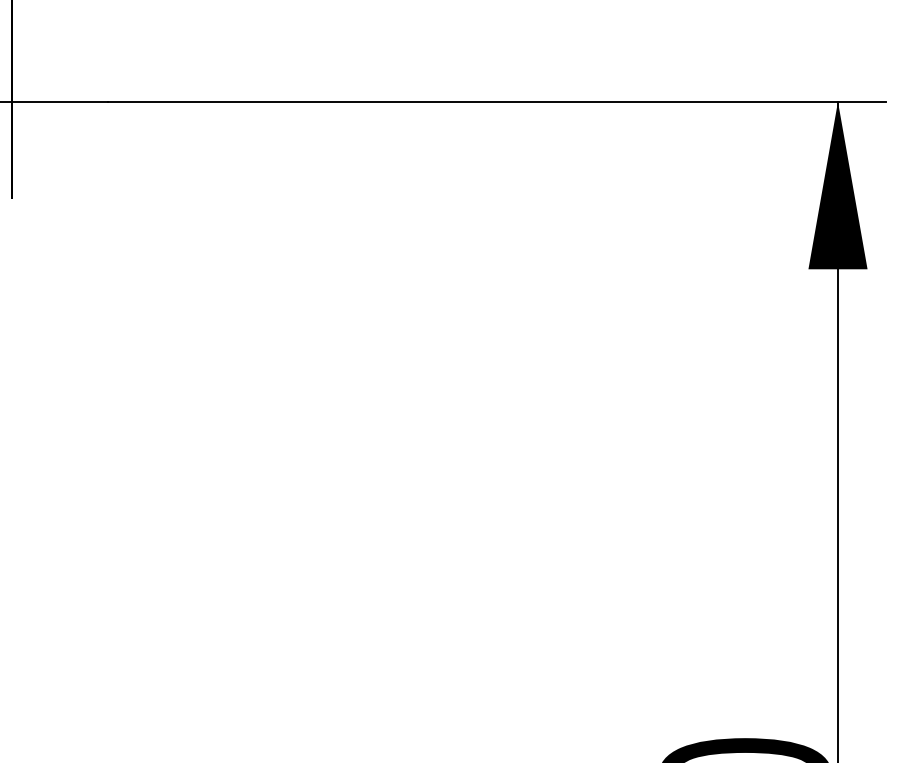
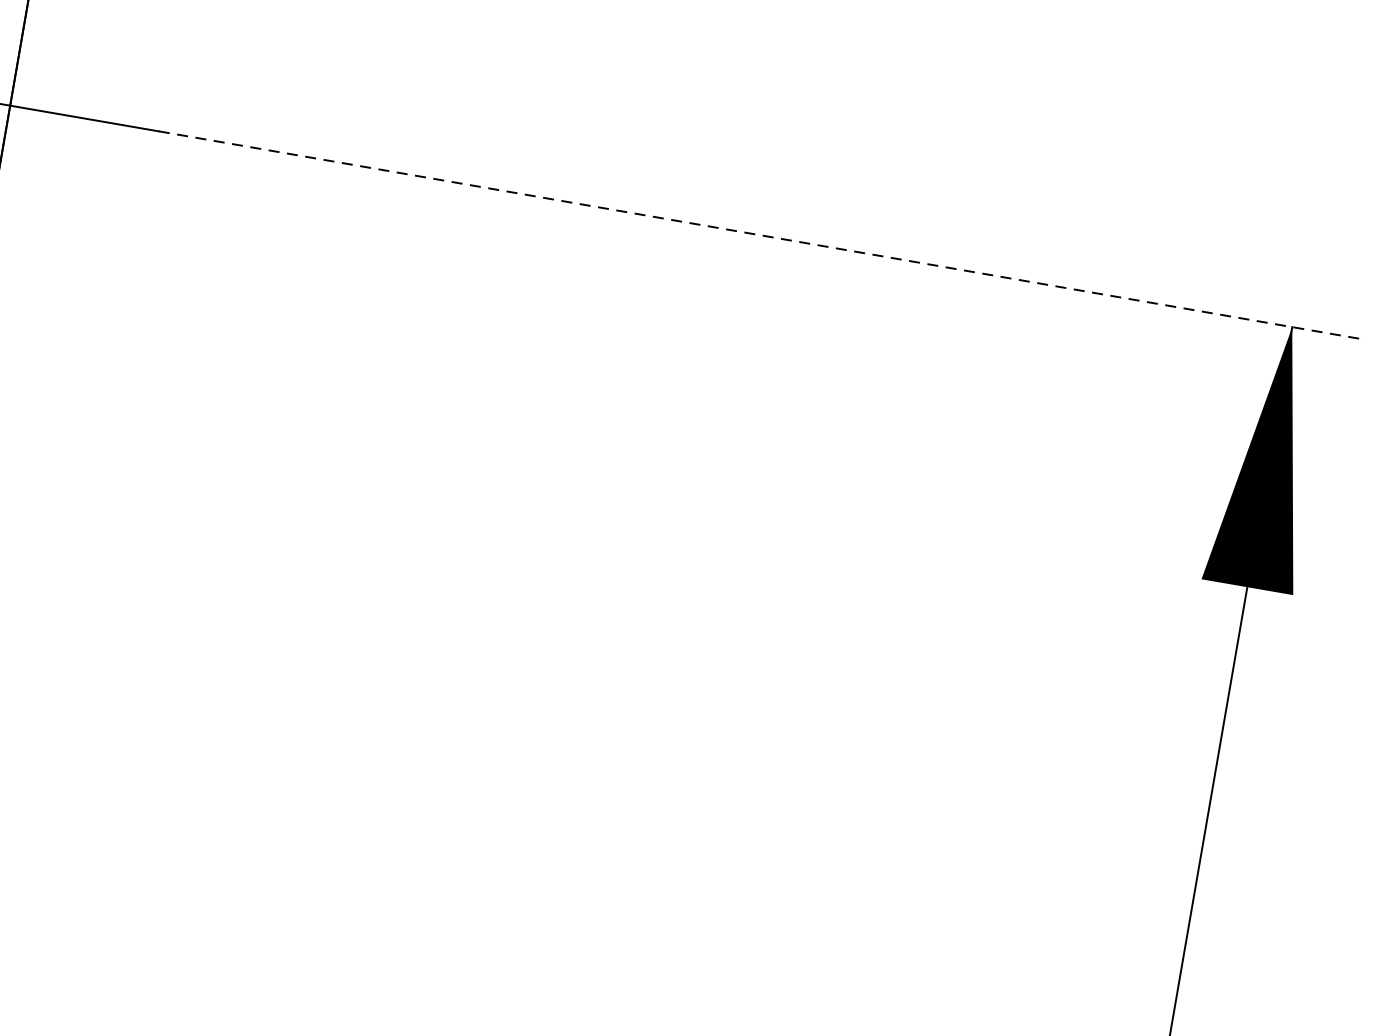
line: (496, 101) -> (762, 235), solid -> dashed

